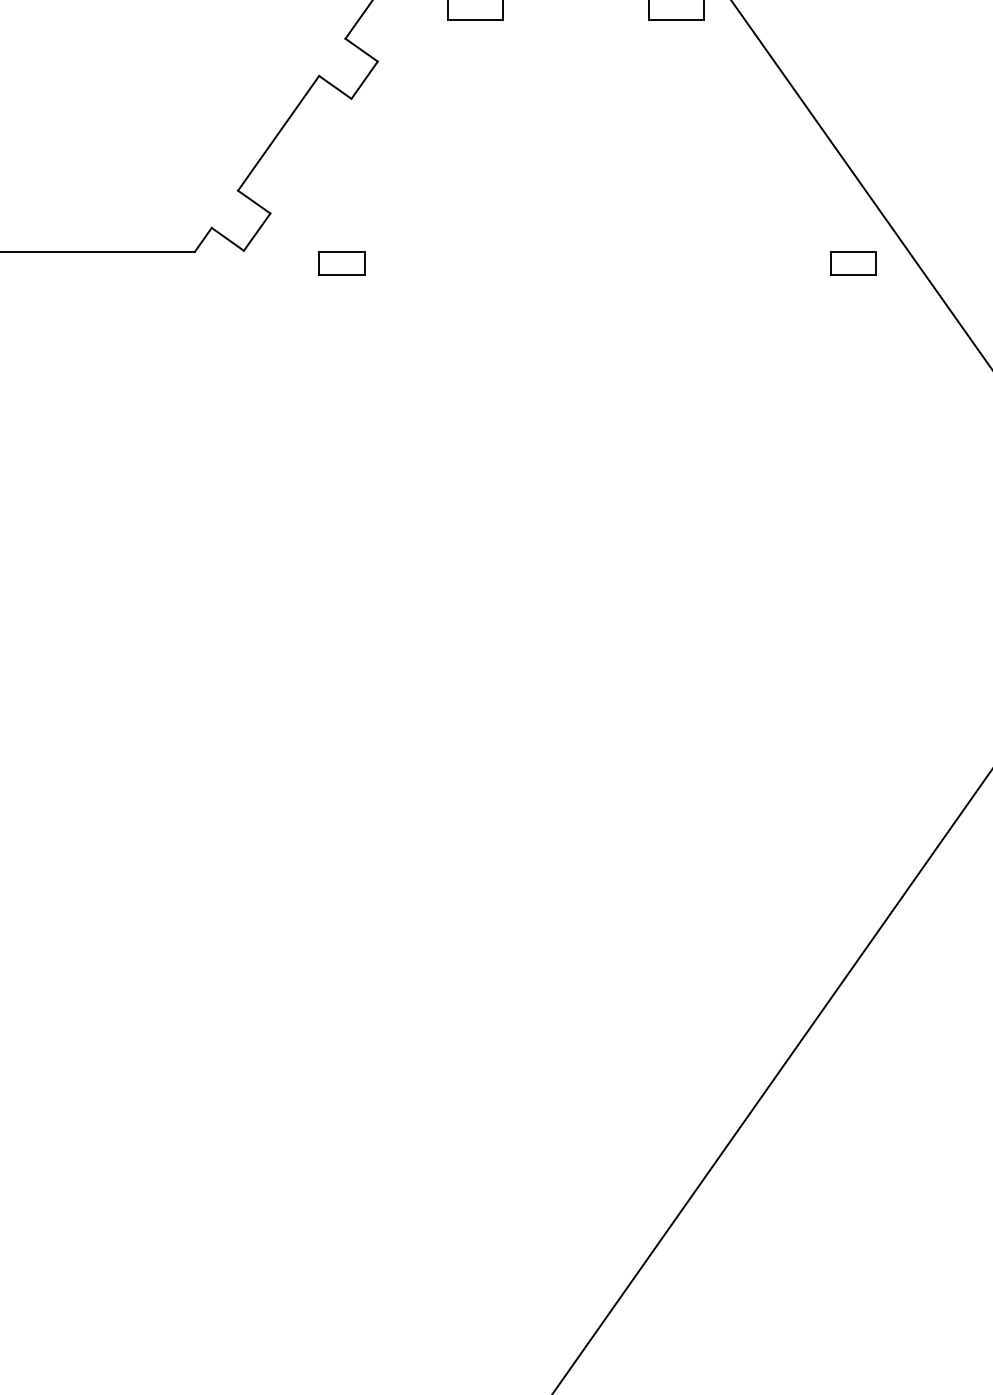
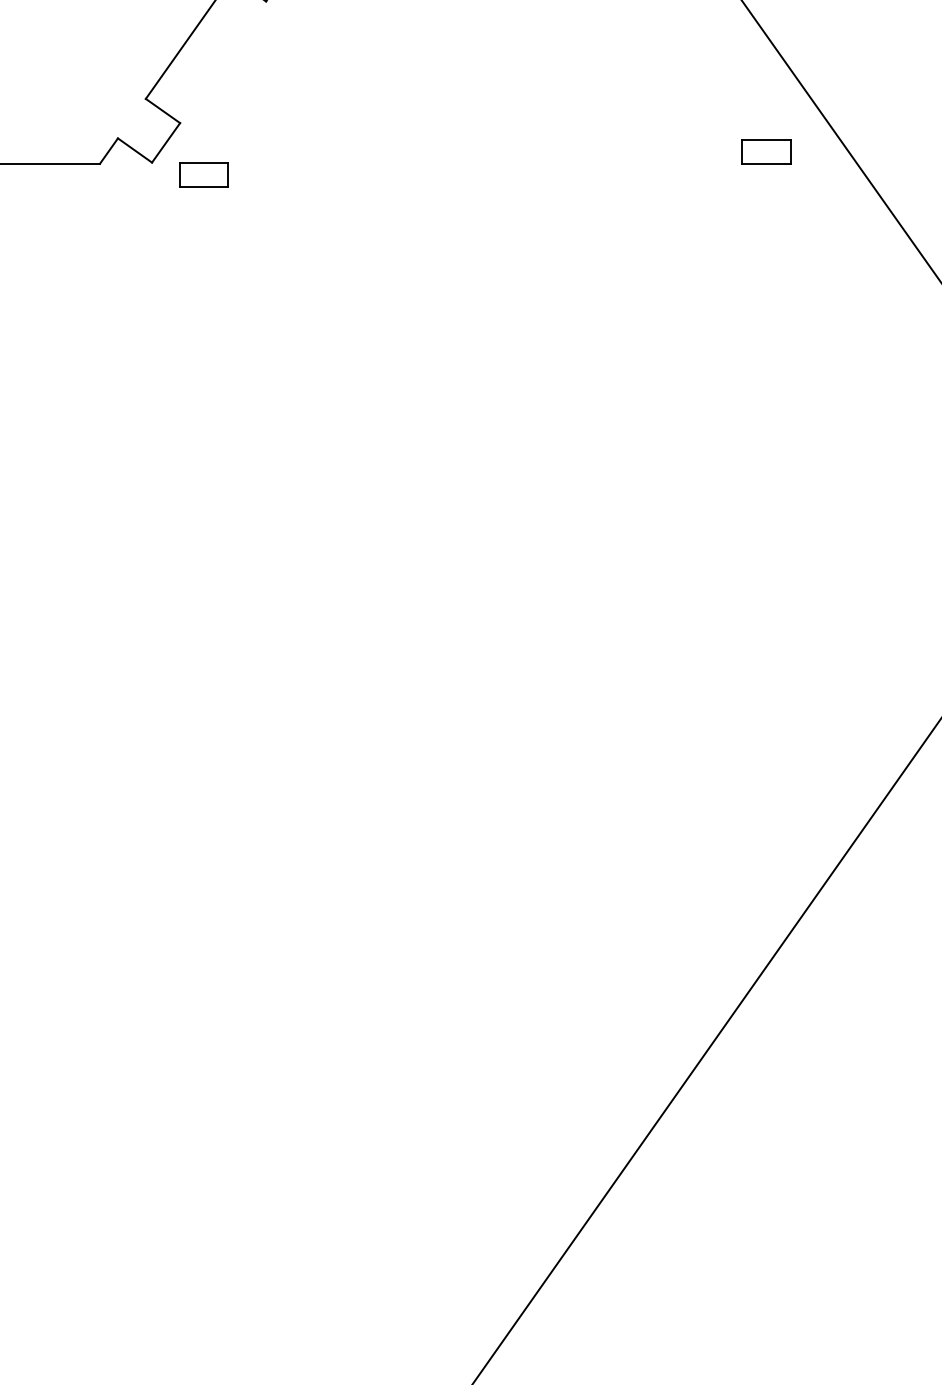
part: (341, 263) -> (203, 175), moved
part: (853, 263) -> (766, 152), moved

